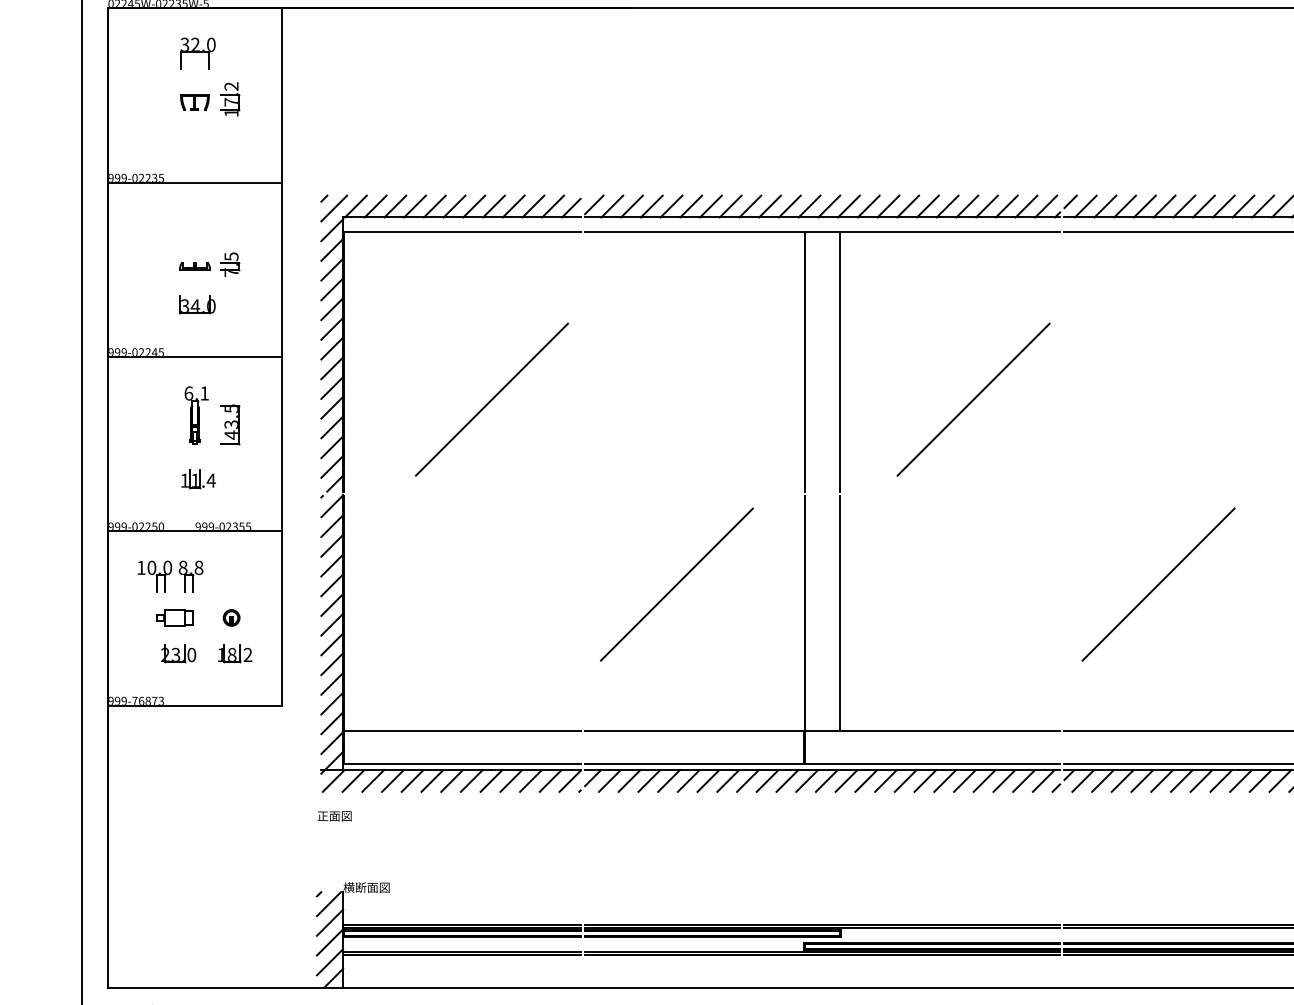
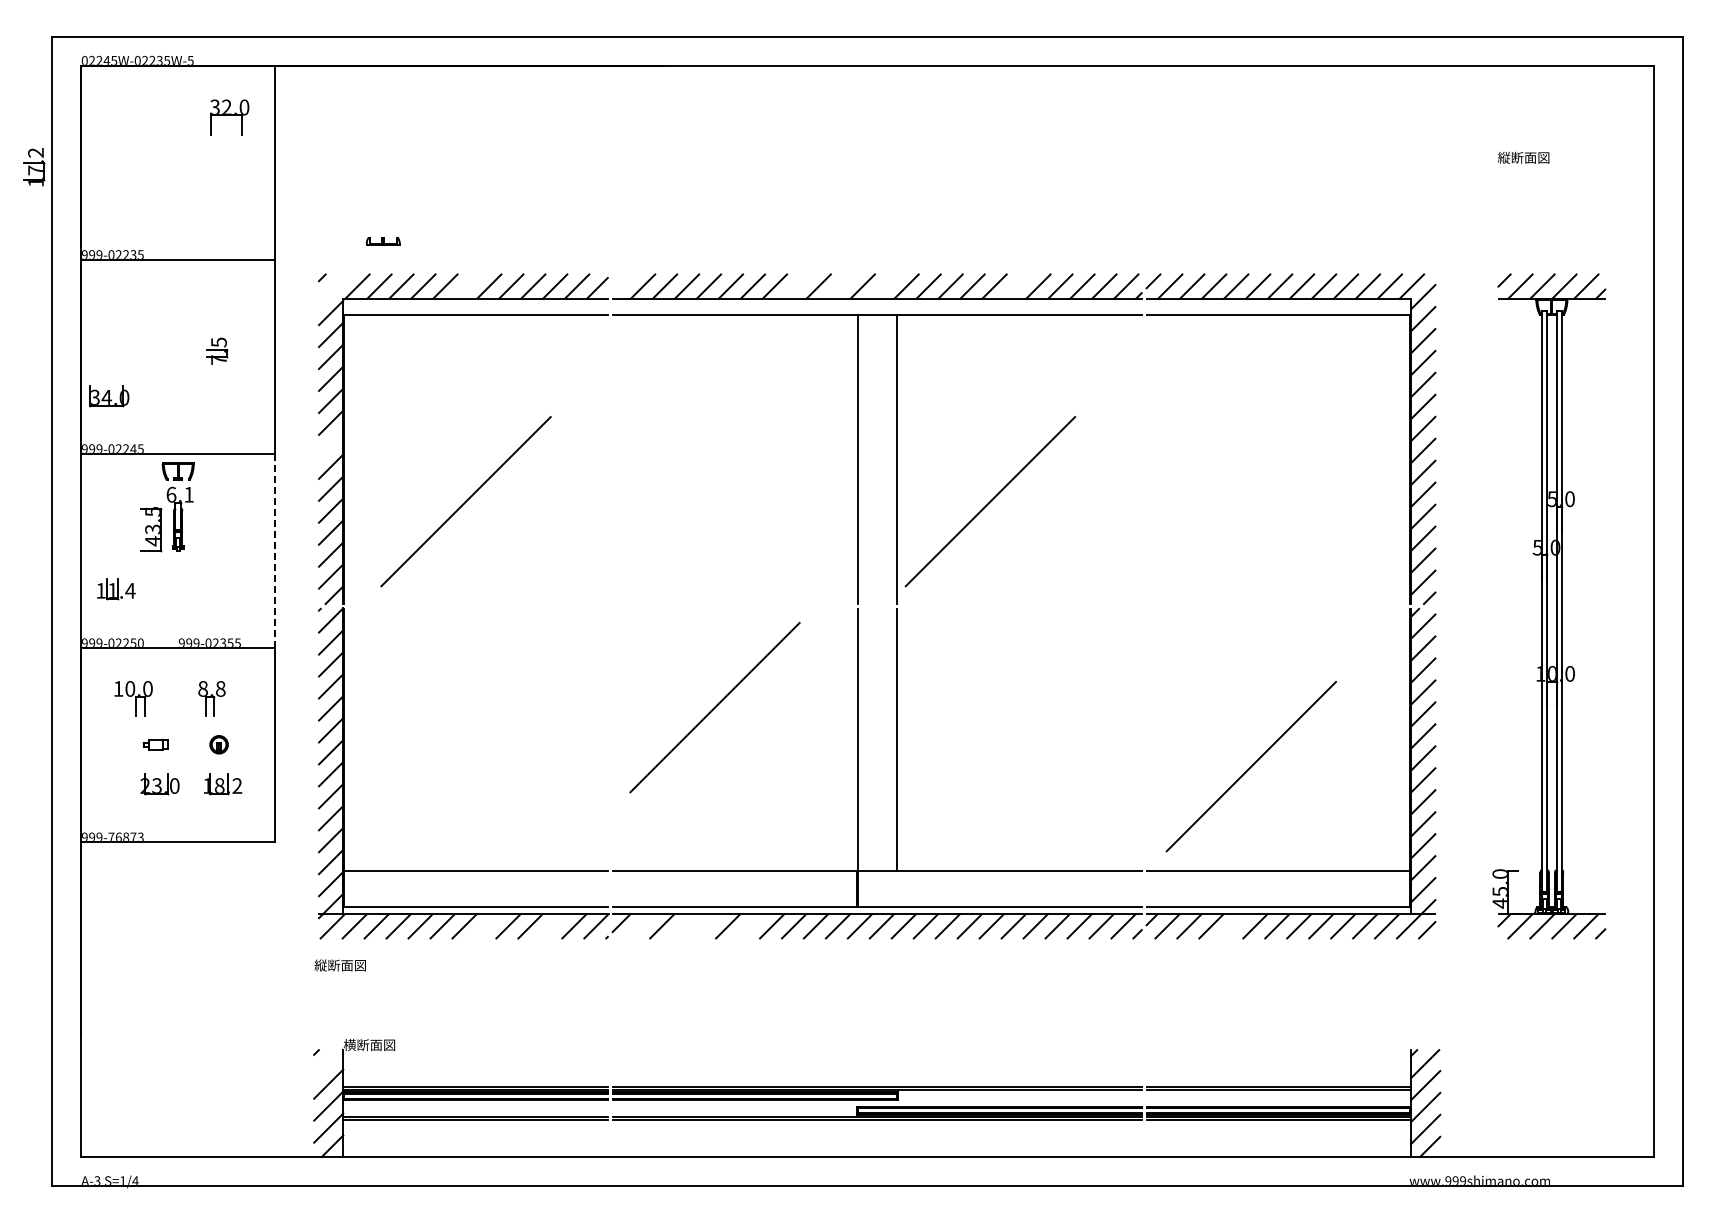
part: (197, 53) -> (229, 117), moved
part: (230, 99) -> (34, 167), moved
part: (194, 103) -> (177, 471), moved
line: (593, 204) -> (622, 284), removed
line: (454, 206) -> (467, 286), removed
line: (750, 206) -> (796, 286), removed
line: (789, 206) -> (840, 286), removed
line: (829, 206) -> (884, 286), removed
line: (947, 206) -> (1016, 286), removed
line: (334, 208) -> (333, 288), removed
part: (194, 266) -> (382, 241), moved
part: (197, 305) -> (109, 396), moved
line: (332, 348) -> (331, 444), removed
line: (491, 399) -> (465, 501), moved
line: (973, 399) -> (990, 501), moved
part: (230, 424) -> (151, 529), moved
line: (282, 444) -> (275, 551), solid -> dashed
part: (198, 479) -> (116, 589), moved
part: (190, 576) -> (211, 698), moved
line: (1157, 584) -> (1250, 766), moved
part: (174, 617) -> (155, 744), size x0.6
line: (471, 781) -> (486, 926), removed
line: (531, 781) -> (552, 926), removed
line: (610, 781) -> (640, 926), removed
line: (649, 781) -> (684, 926), removed
line: (669, 781) -> (706, 926), removed
line: (707, 781) -> (749, 926), removed
line: (1142, 781) -> (1233, 926), removed
text: (339, 816) -> (339, 965), 正面図 -> 縦断面図
line: (328, 904) -> (327, 1063), removed

